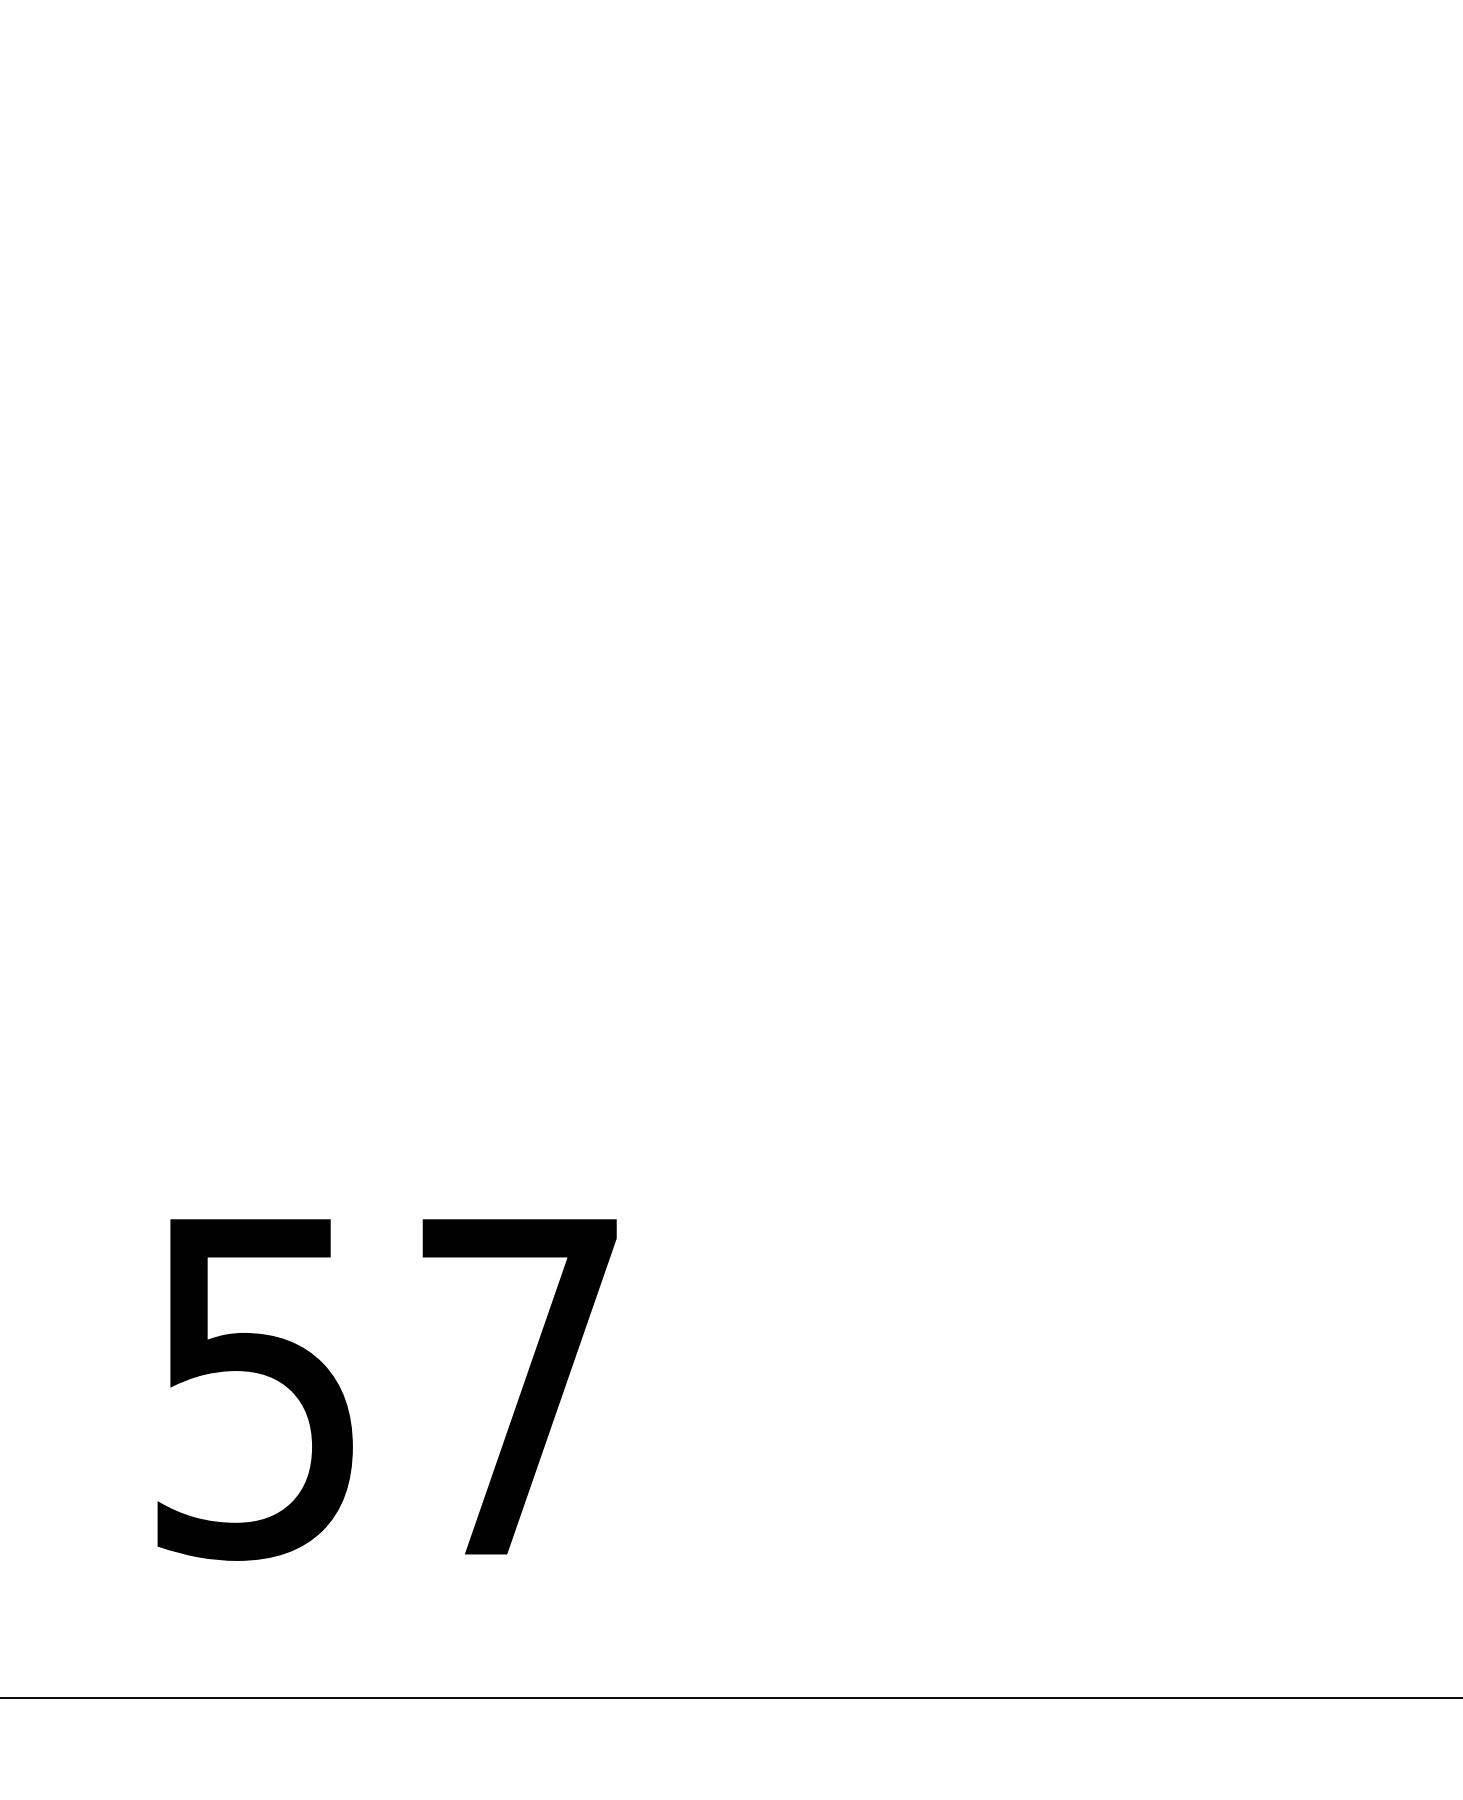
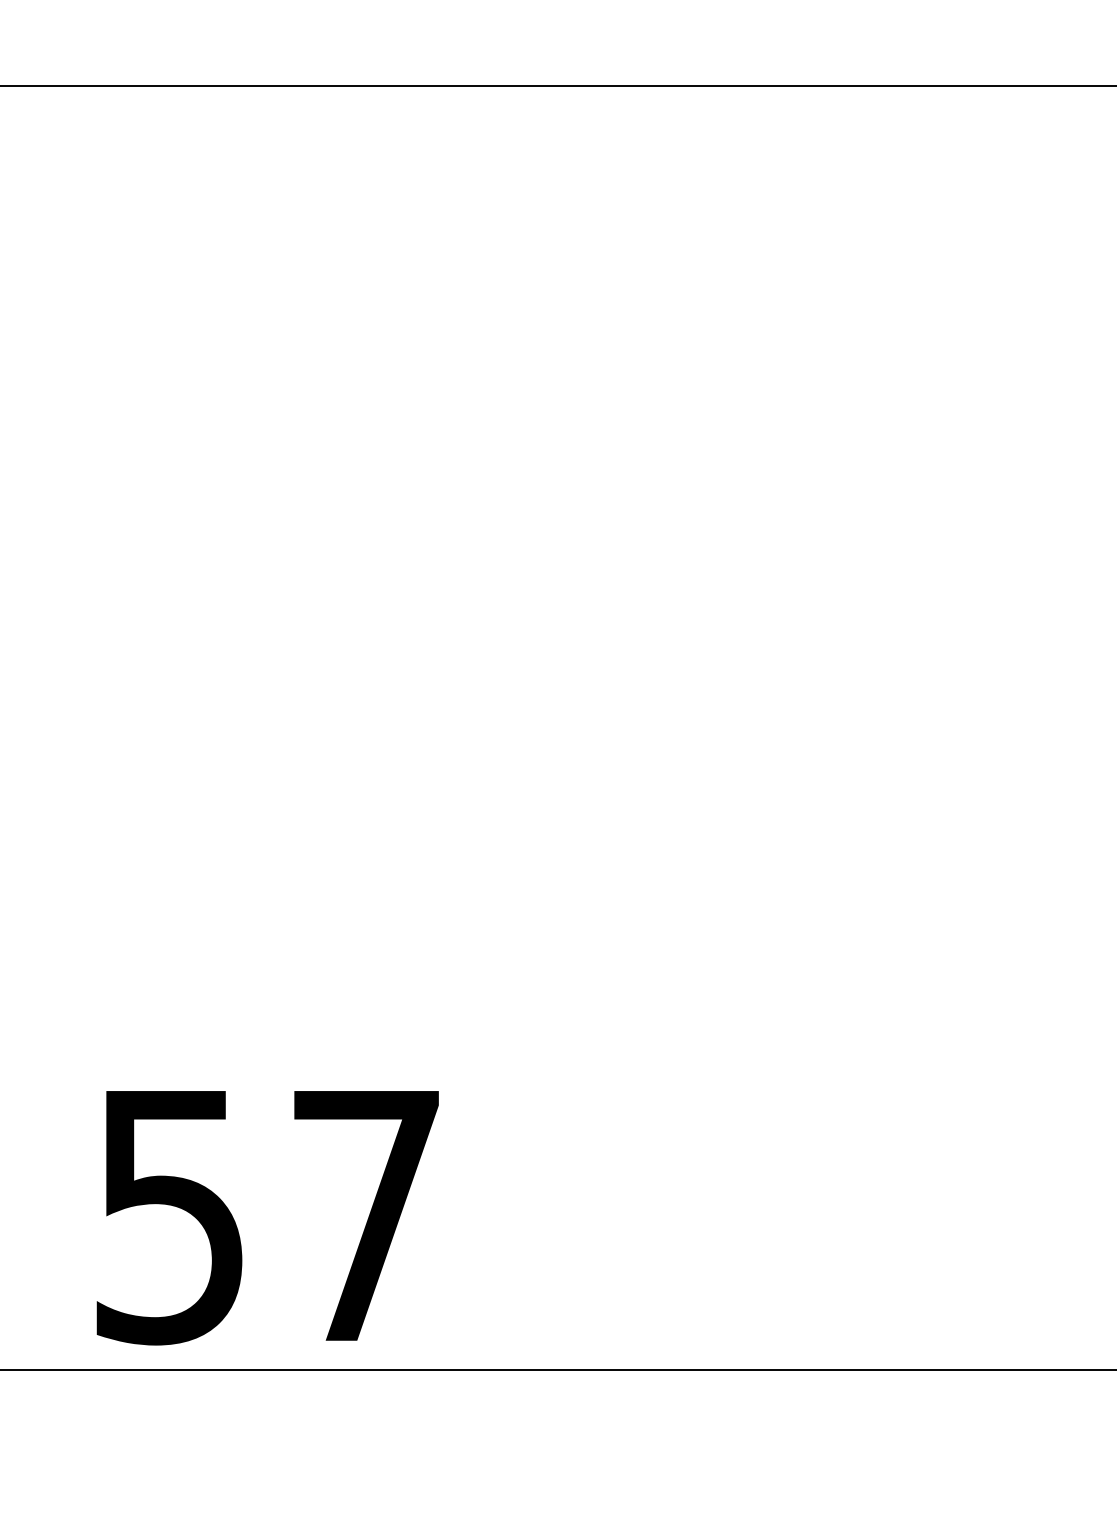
text: (386, 1390) -> (267, 1218), moved

